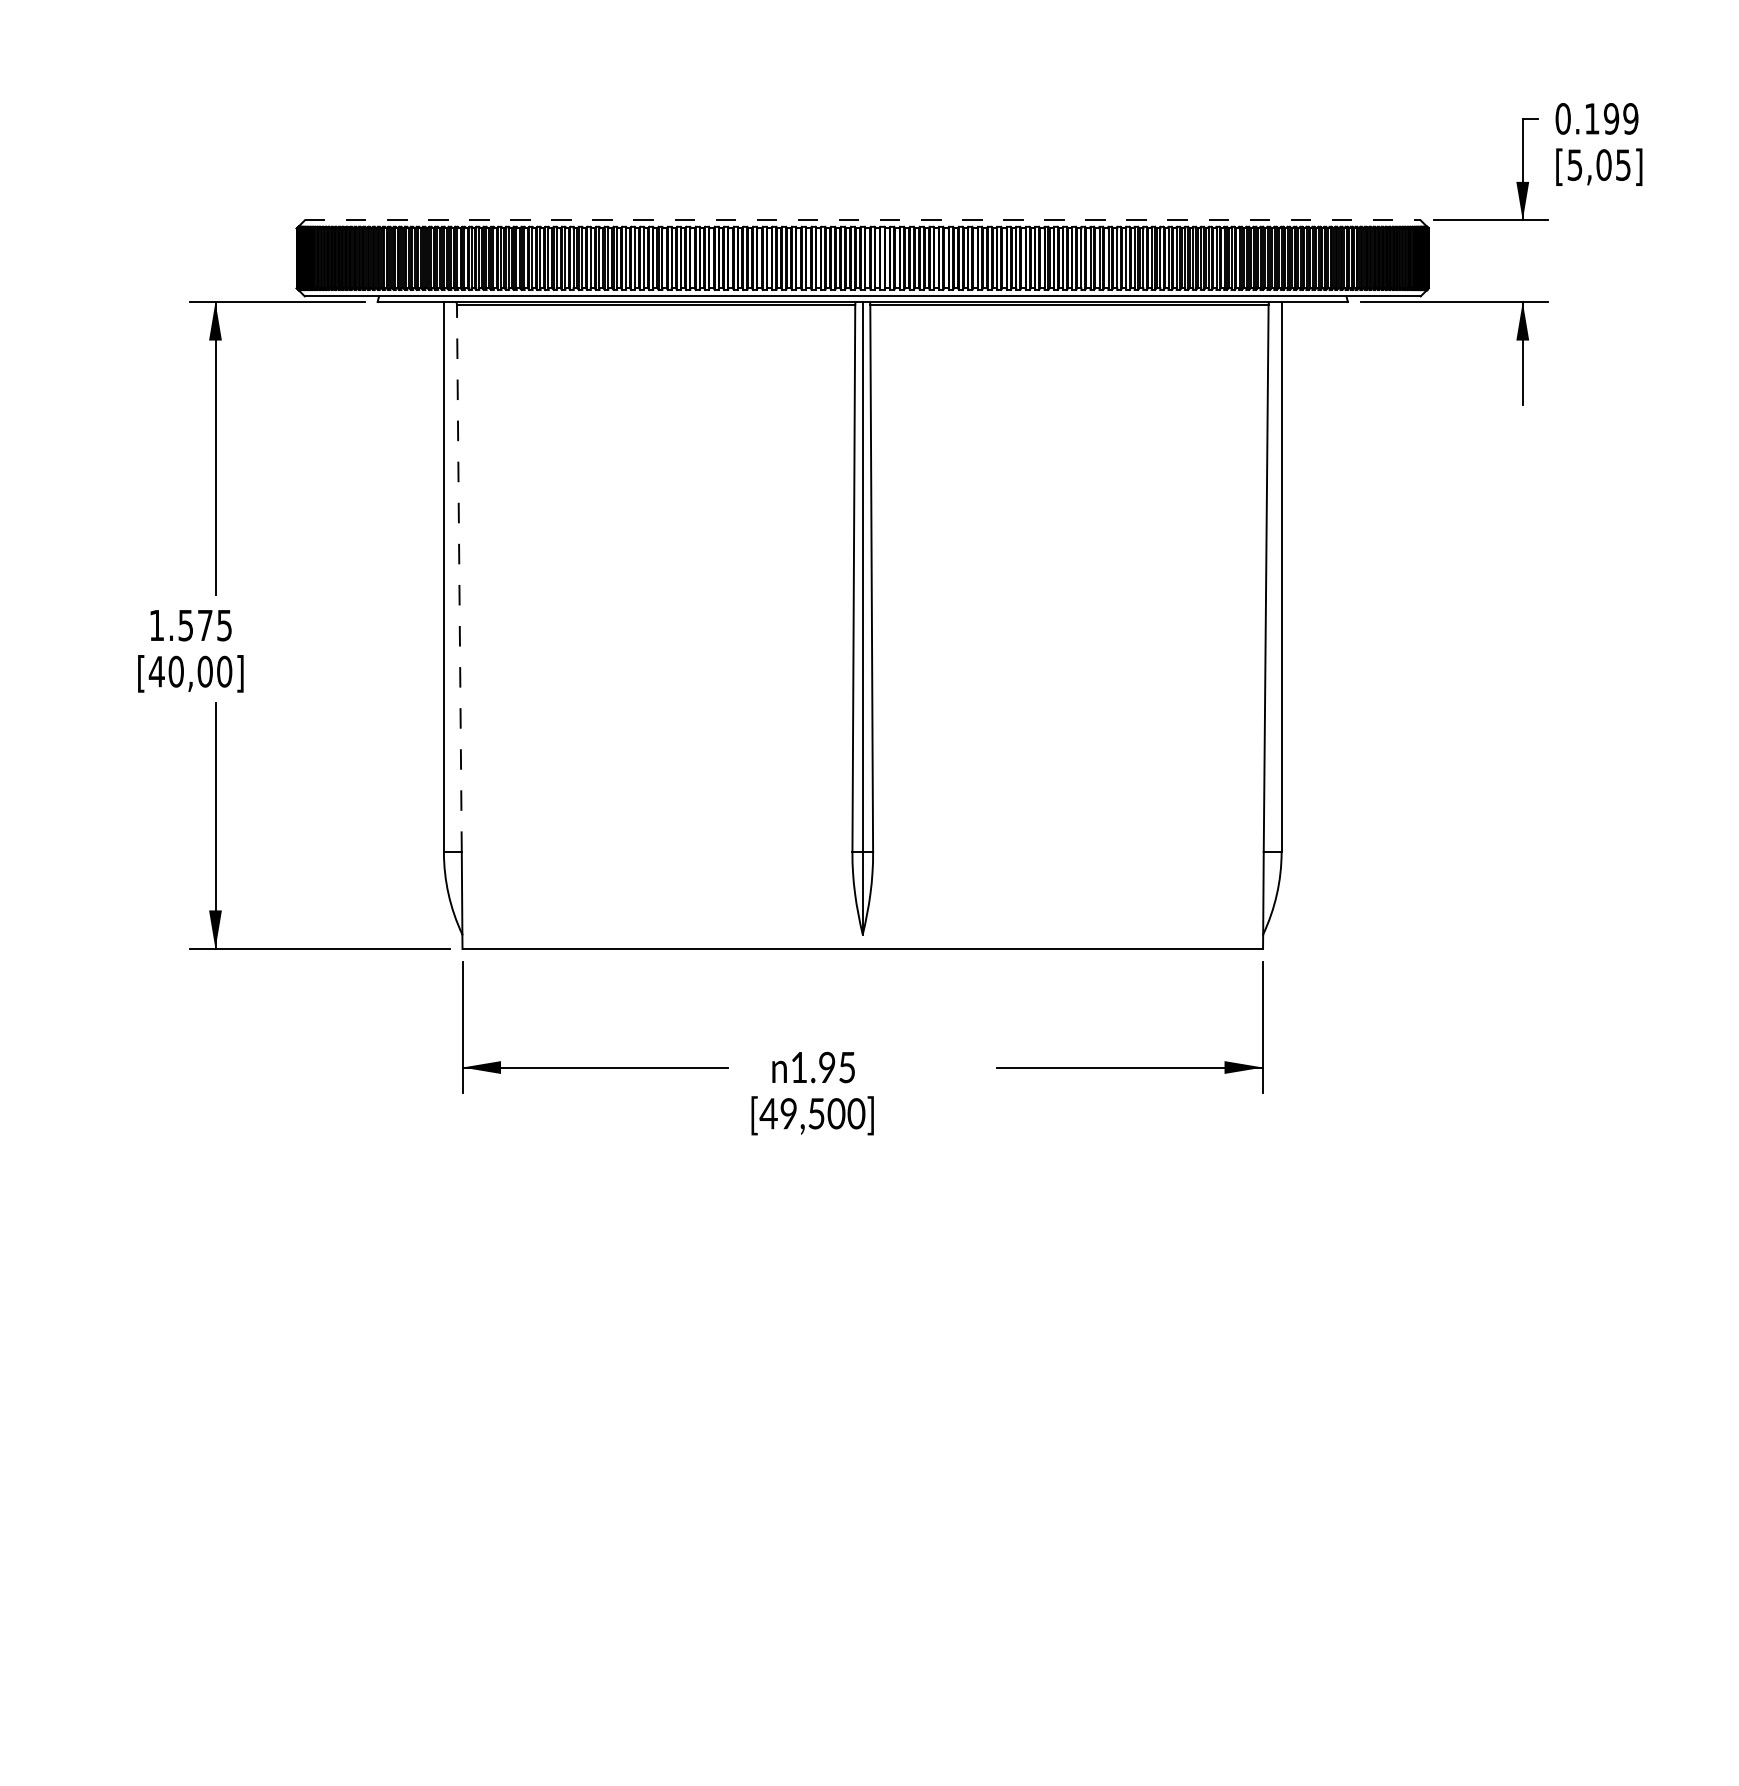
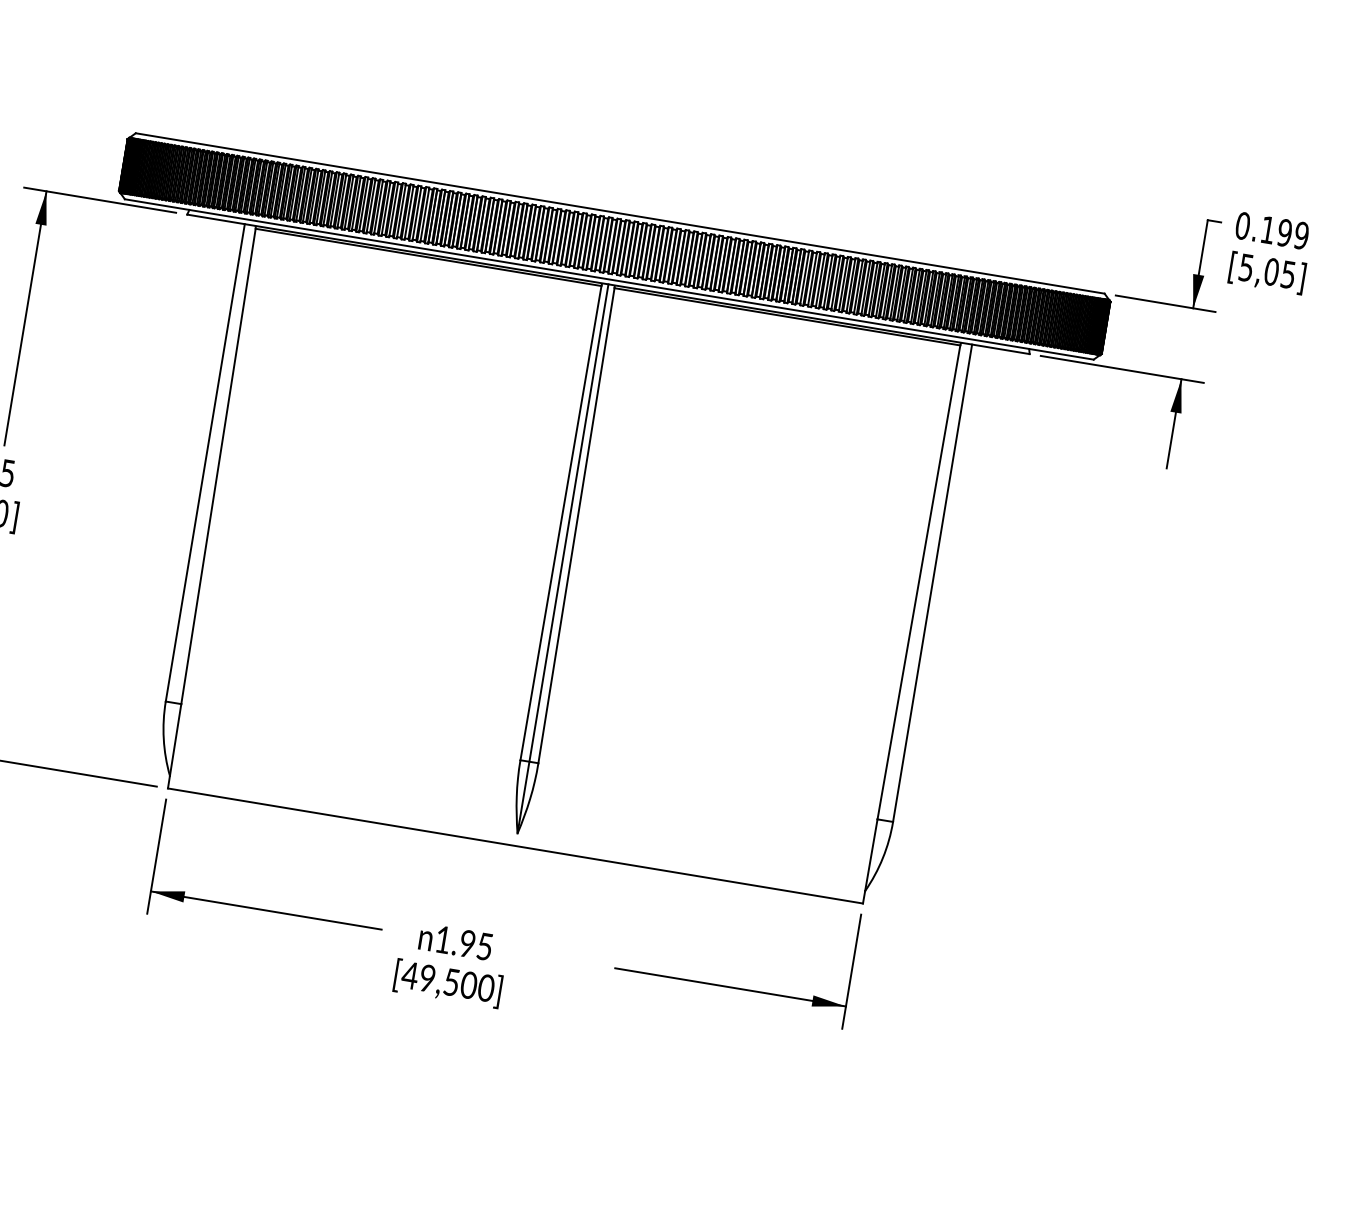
line: (862, 220) -> (619, 213), dashed -> solid
line: (459, 578) -> (218, 466), dashed -> solid

